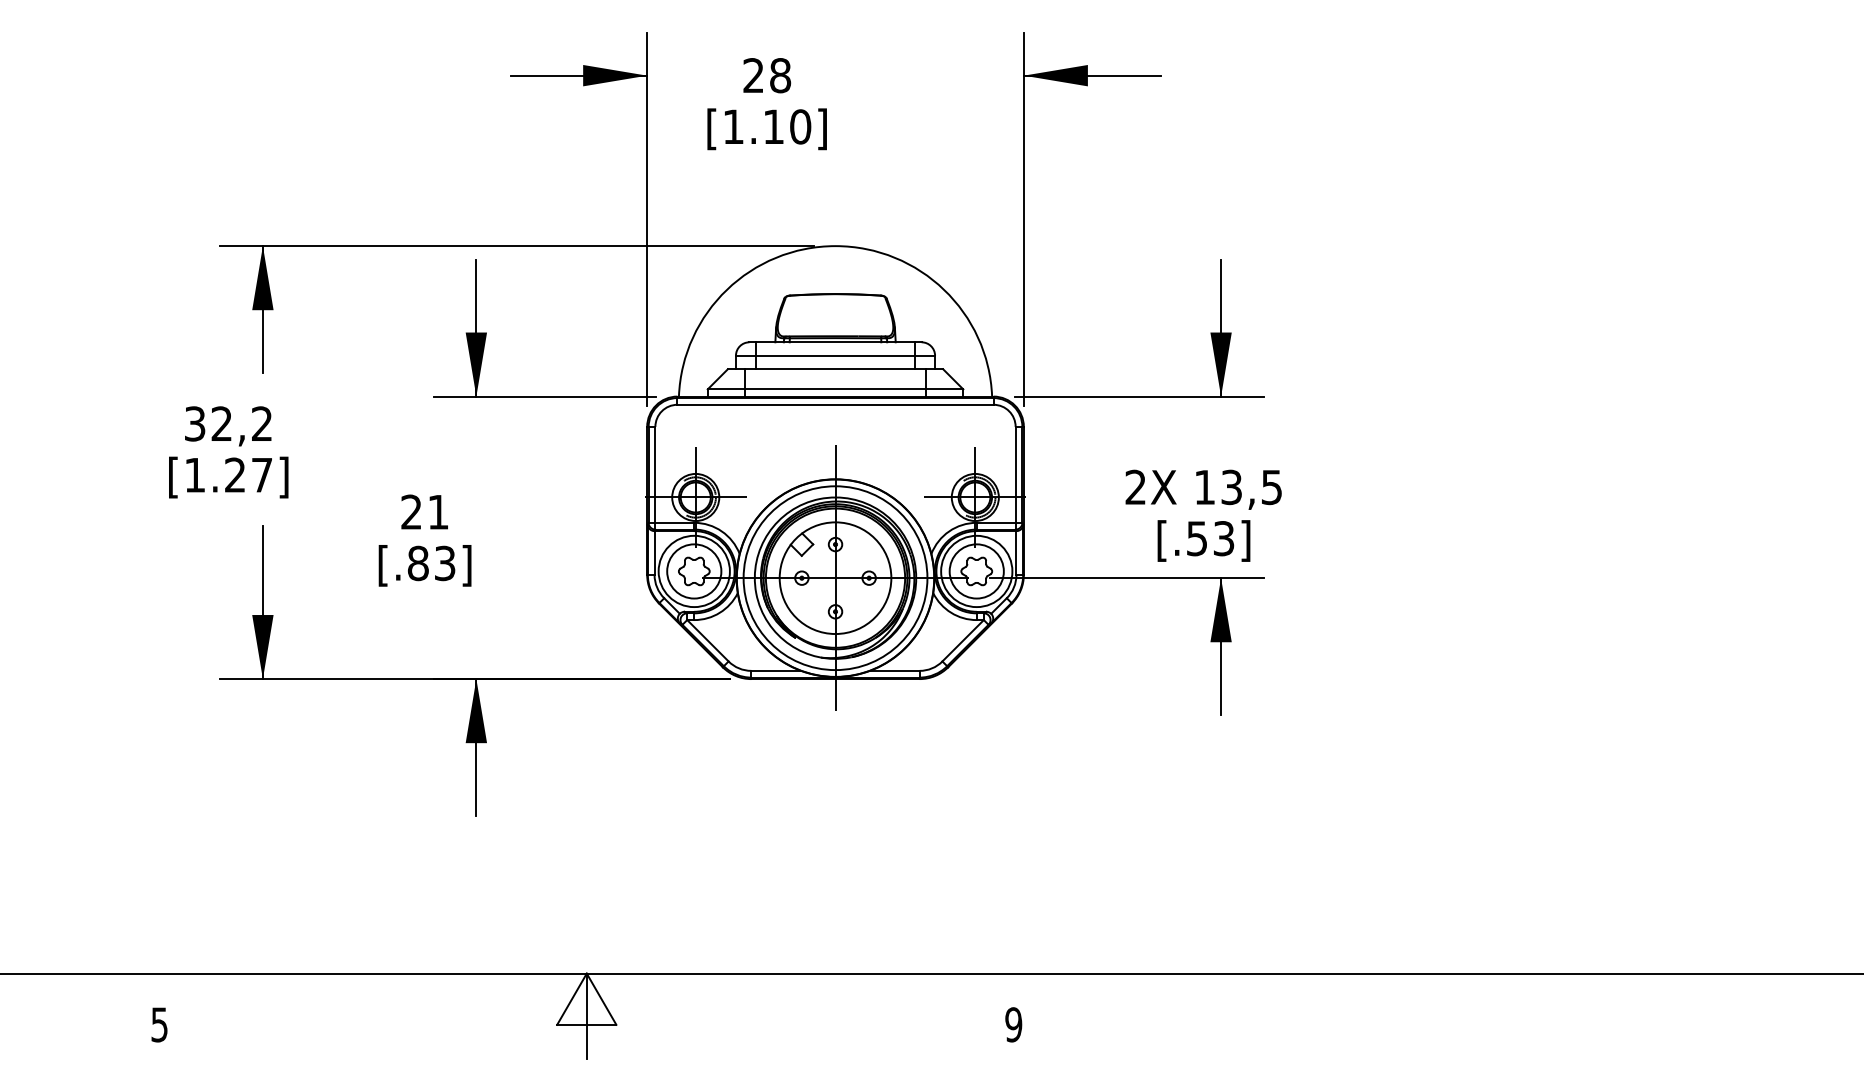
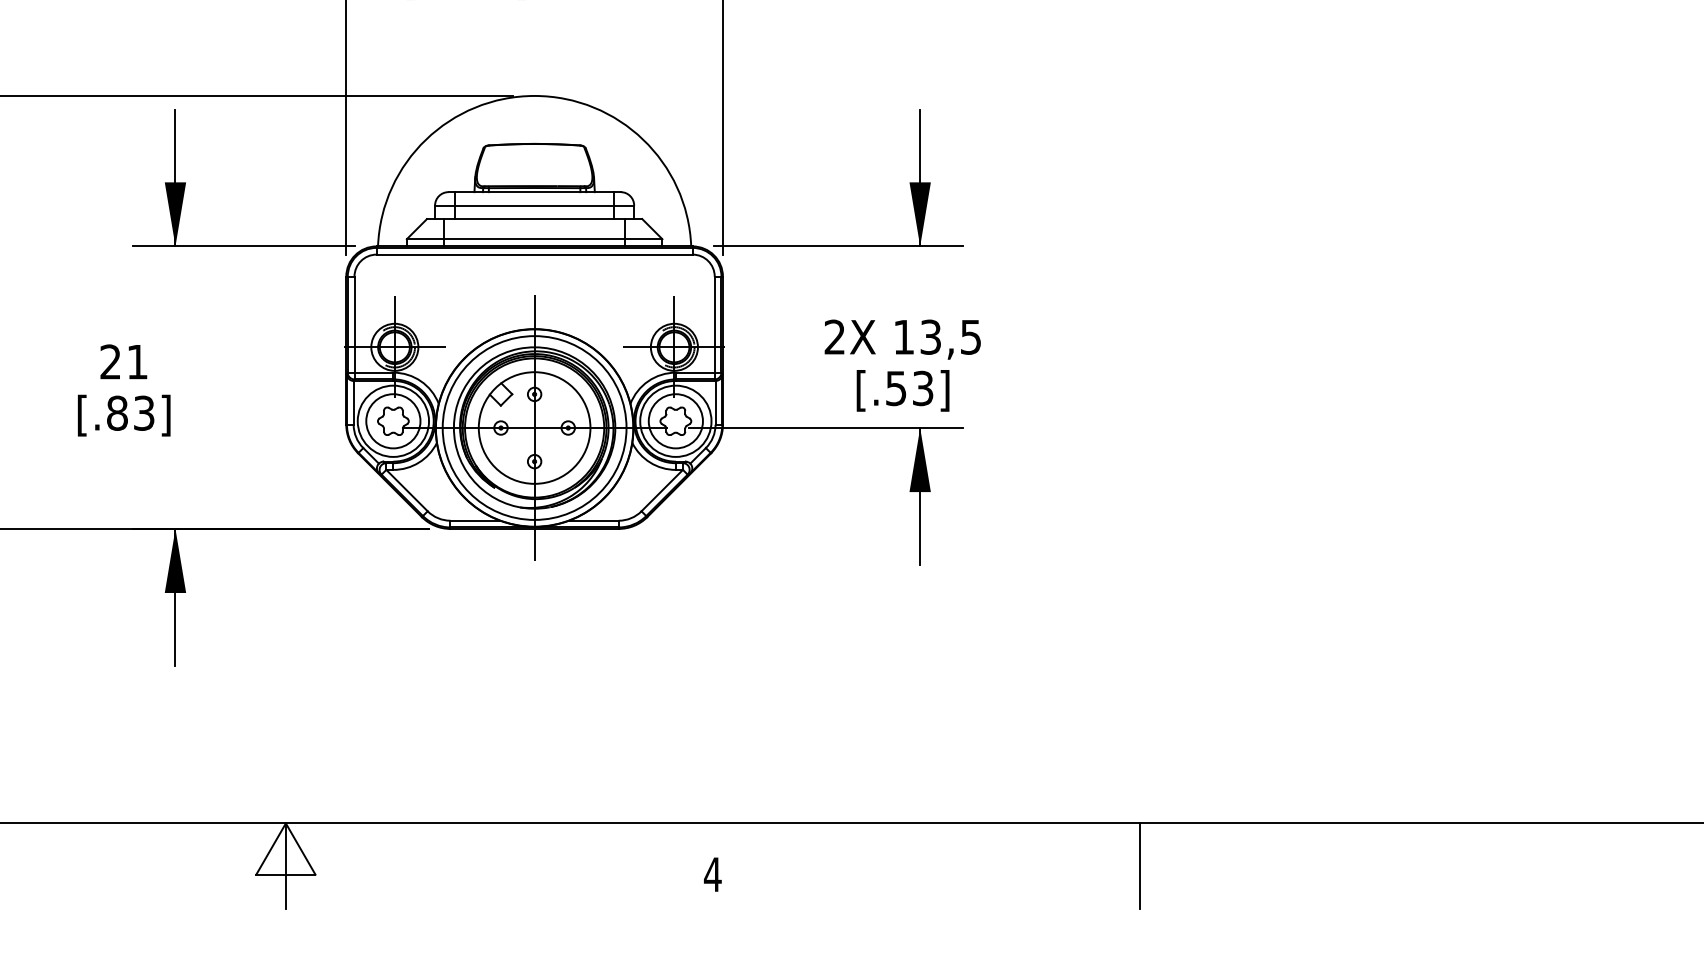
line: (1440, 1016) -> (1139, 866), added
text: (1013, 1024) -> (712, 874), 9 -> 4

